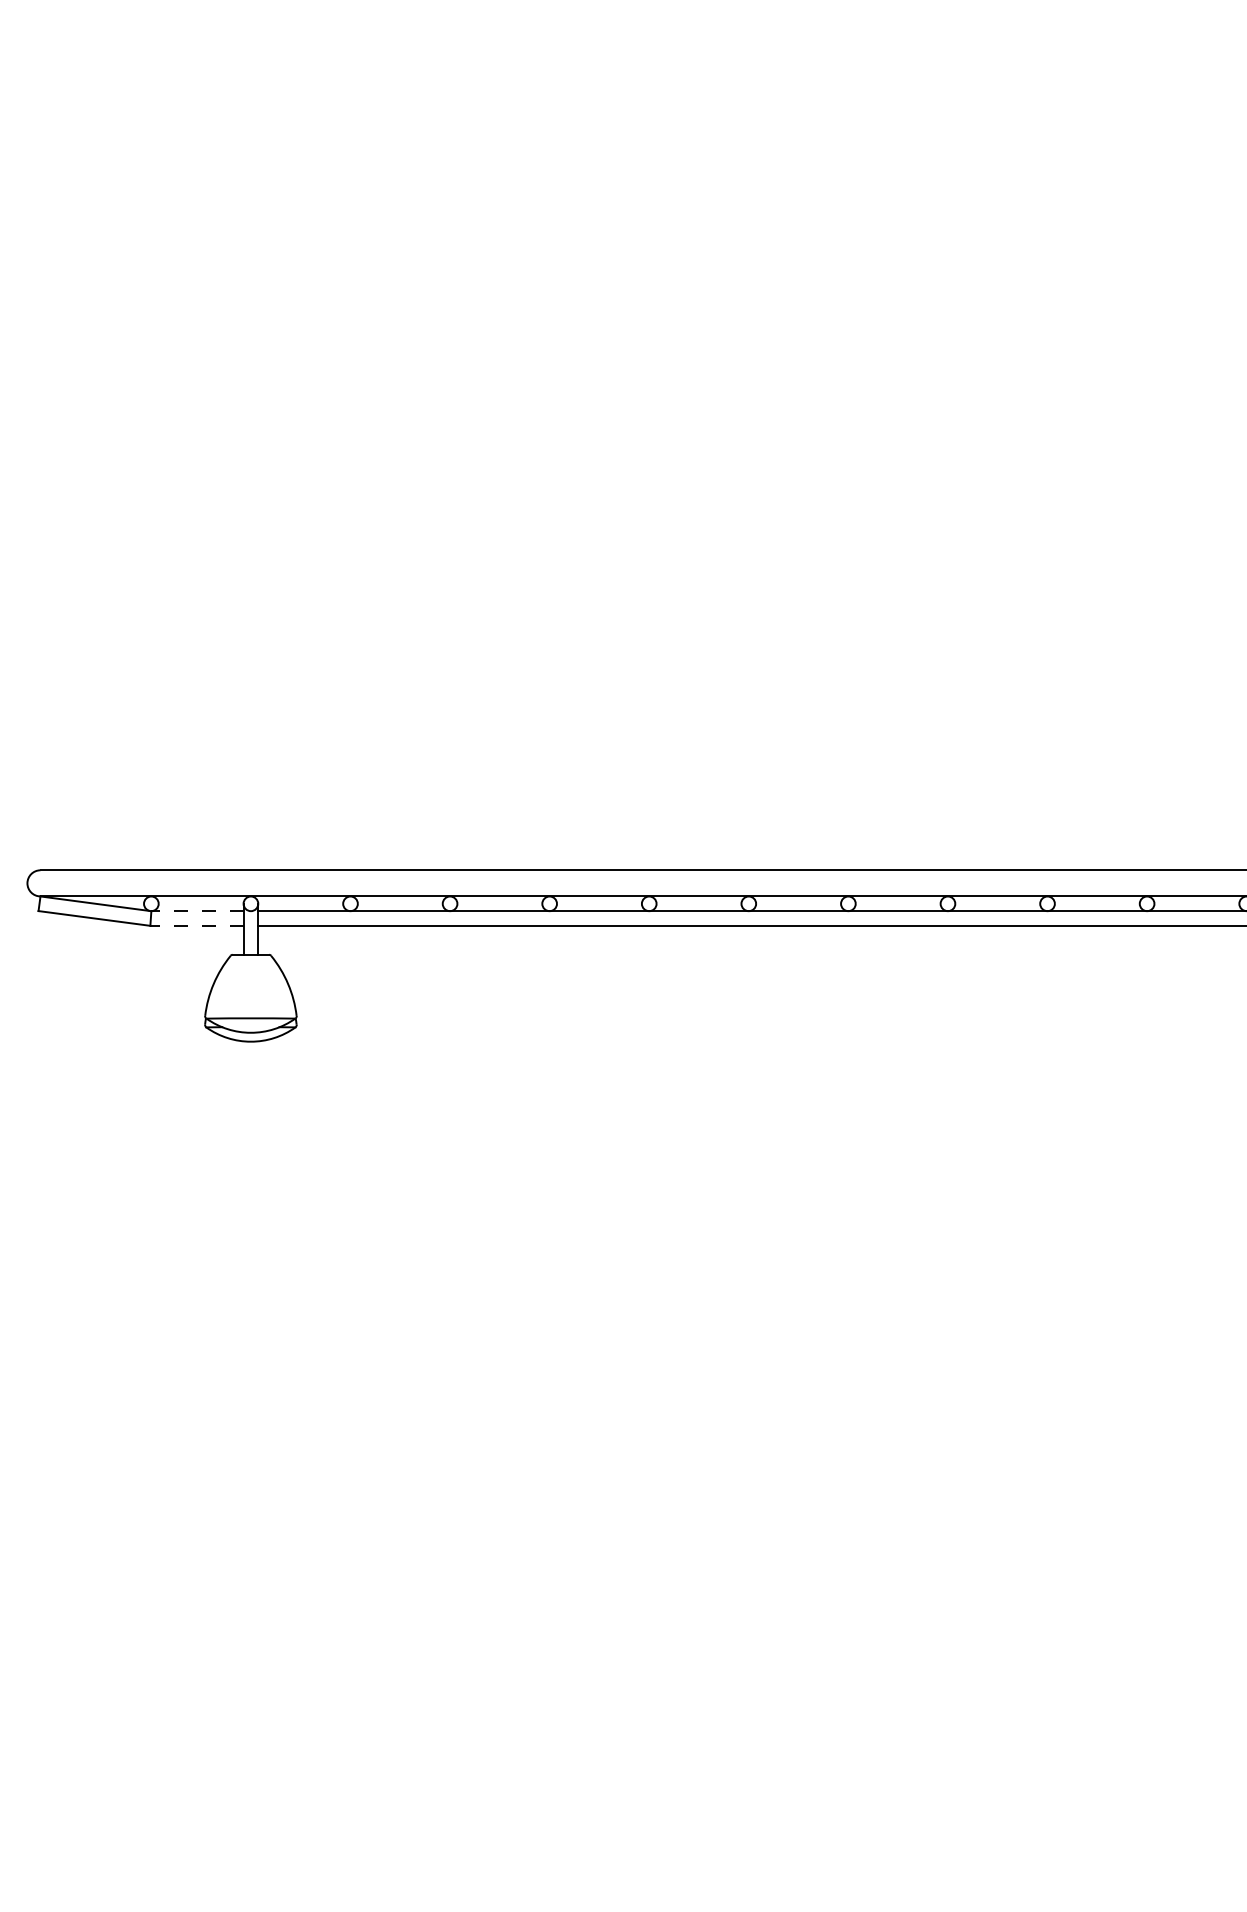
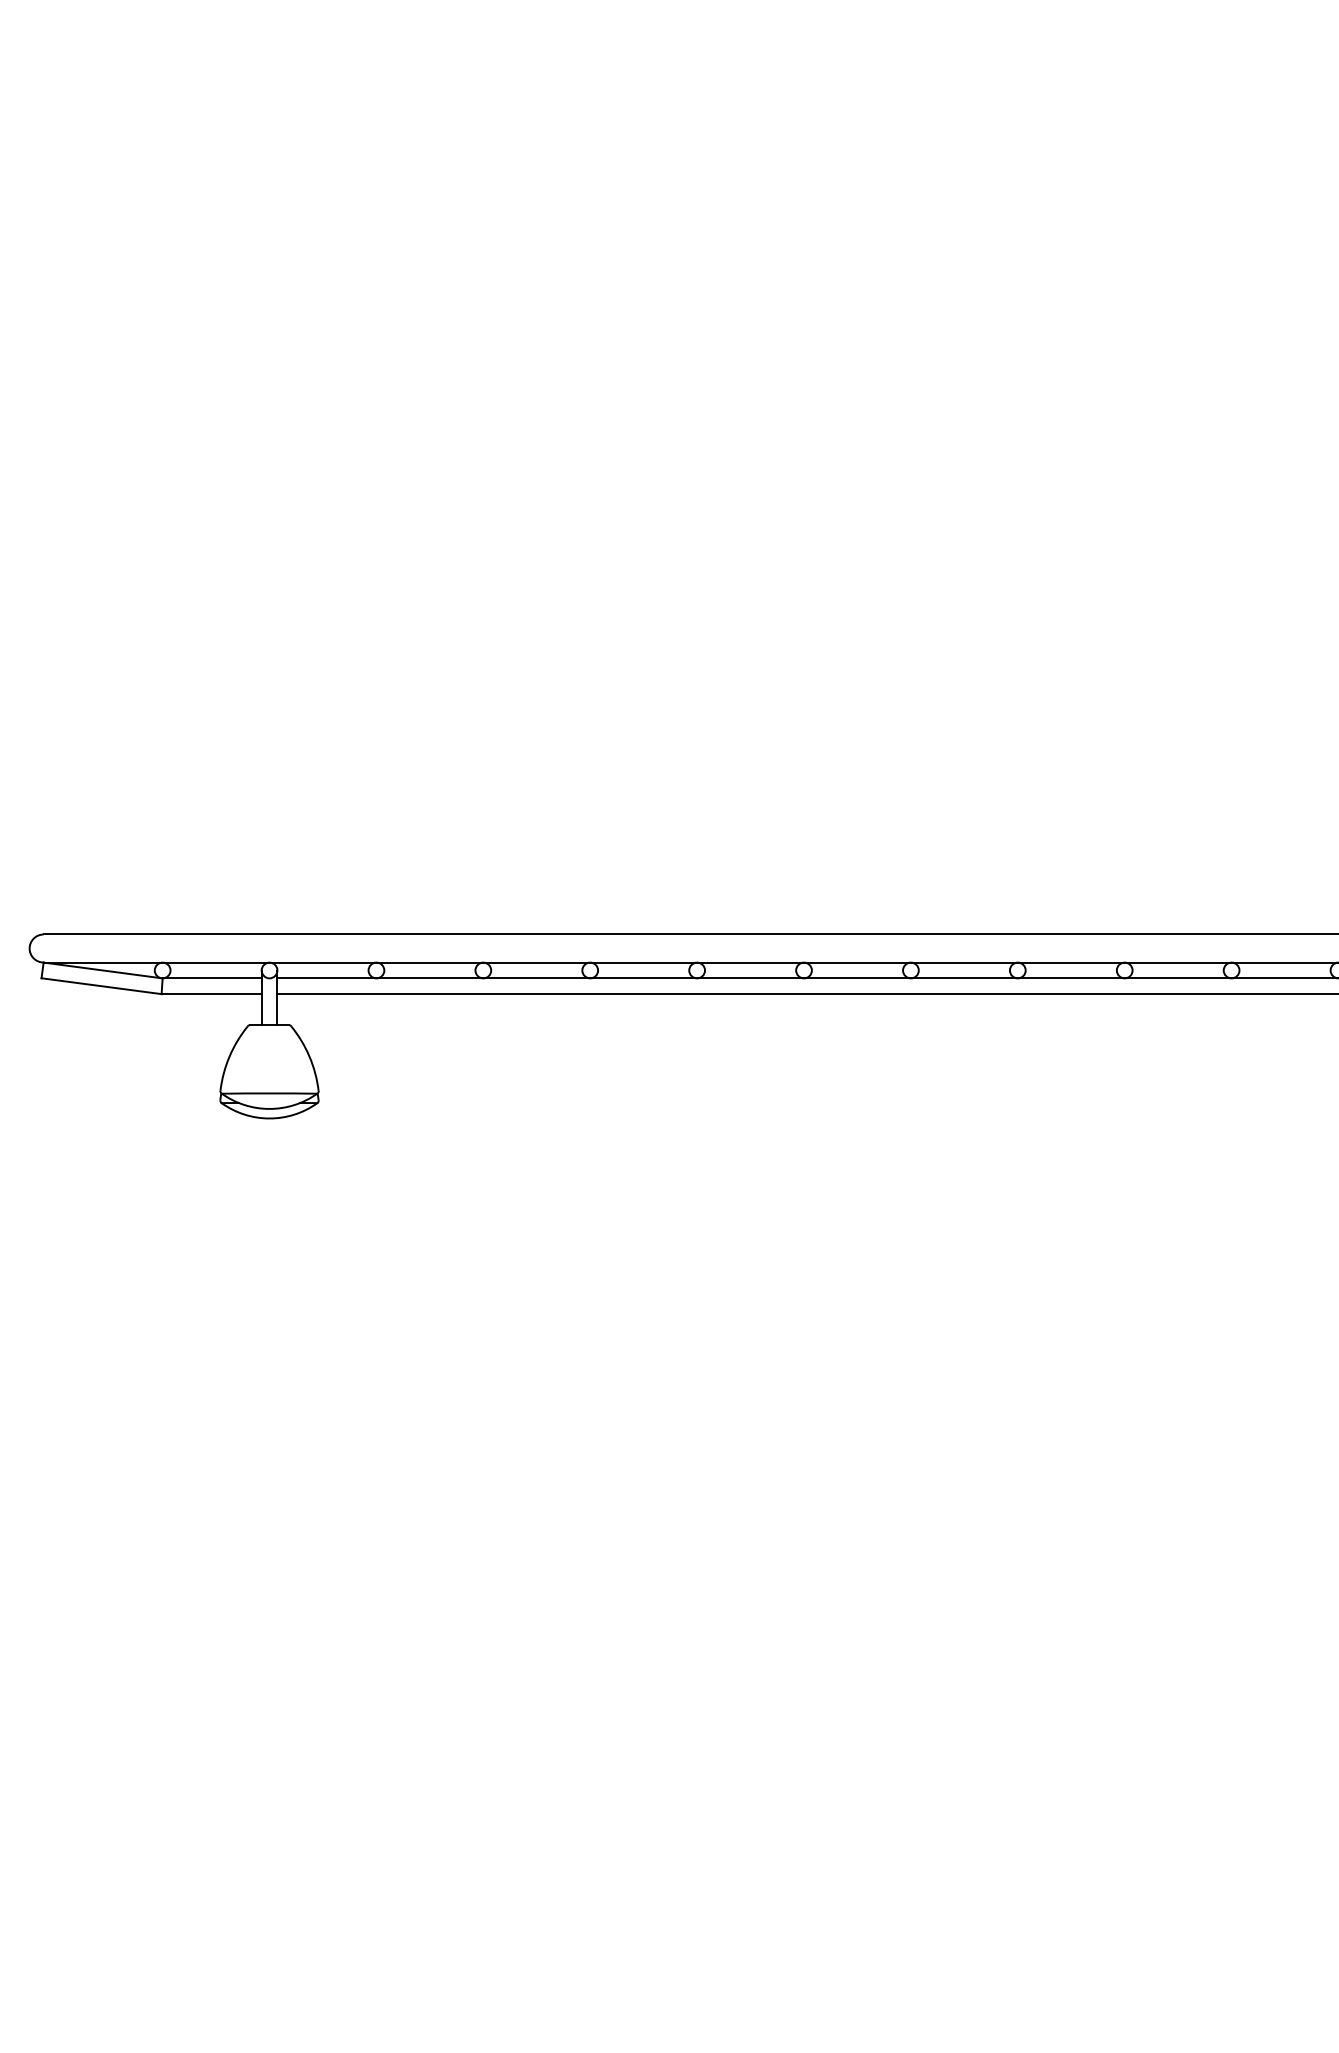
line: (196, 911) -> (211, 978), dashed -> solid
line: (196, 925) -> (211, 993), dashed -> solid

